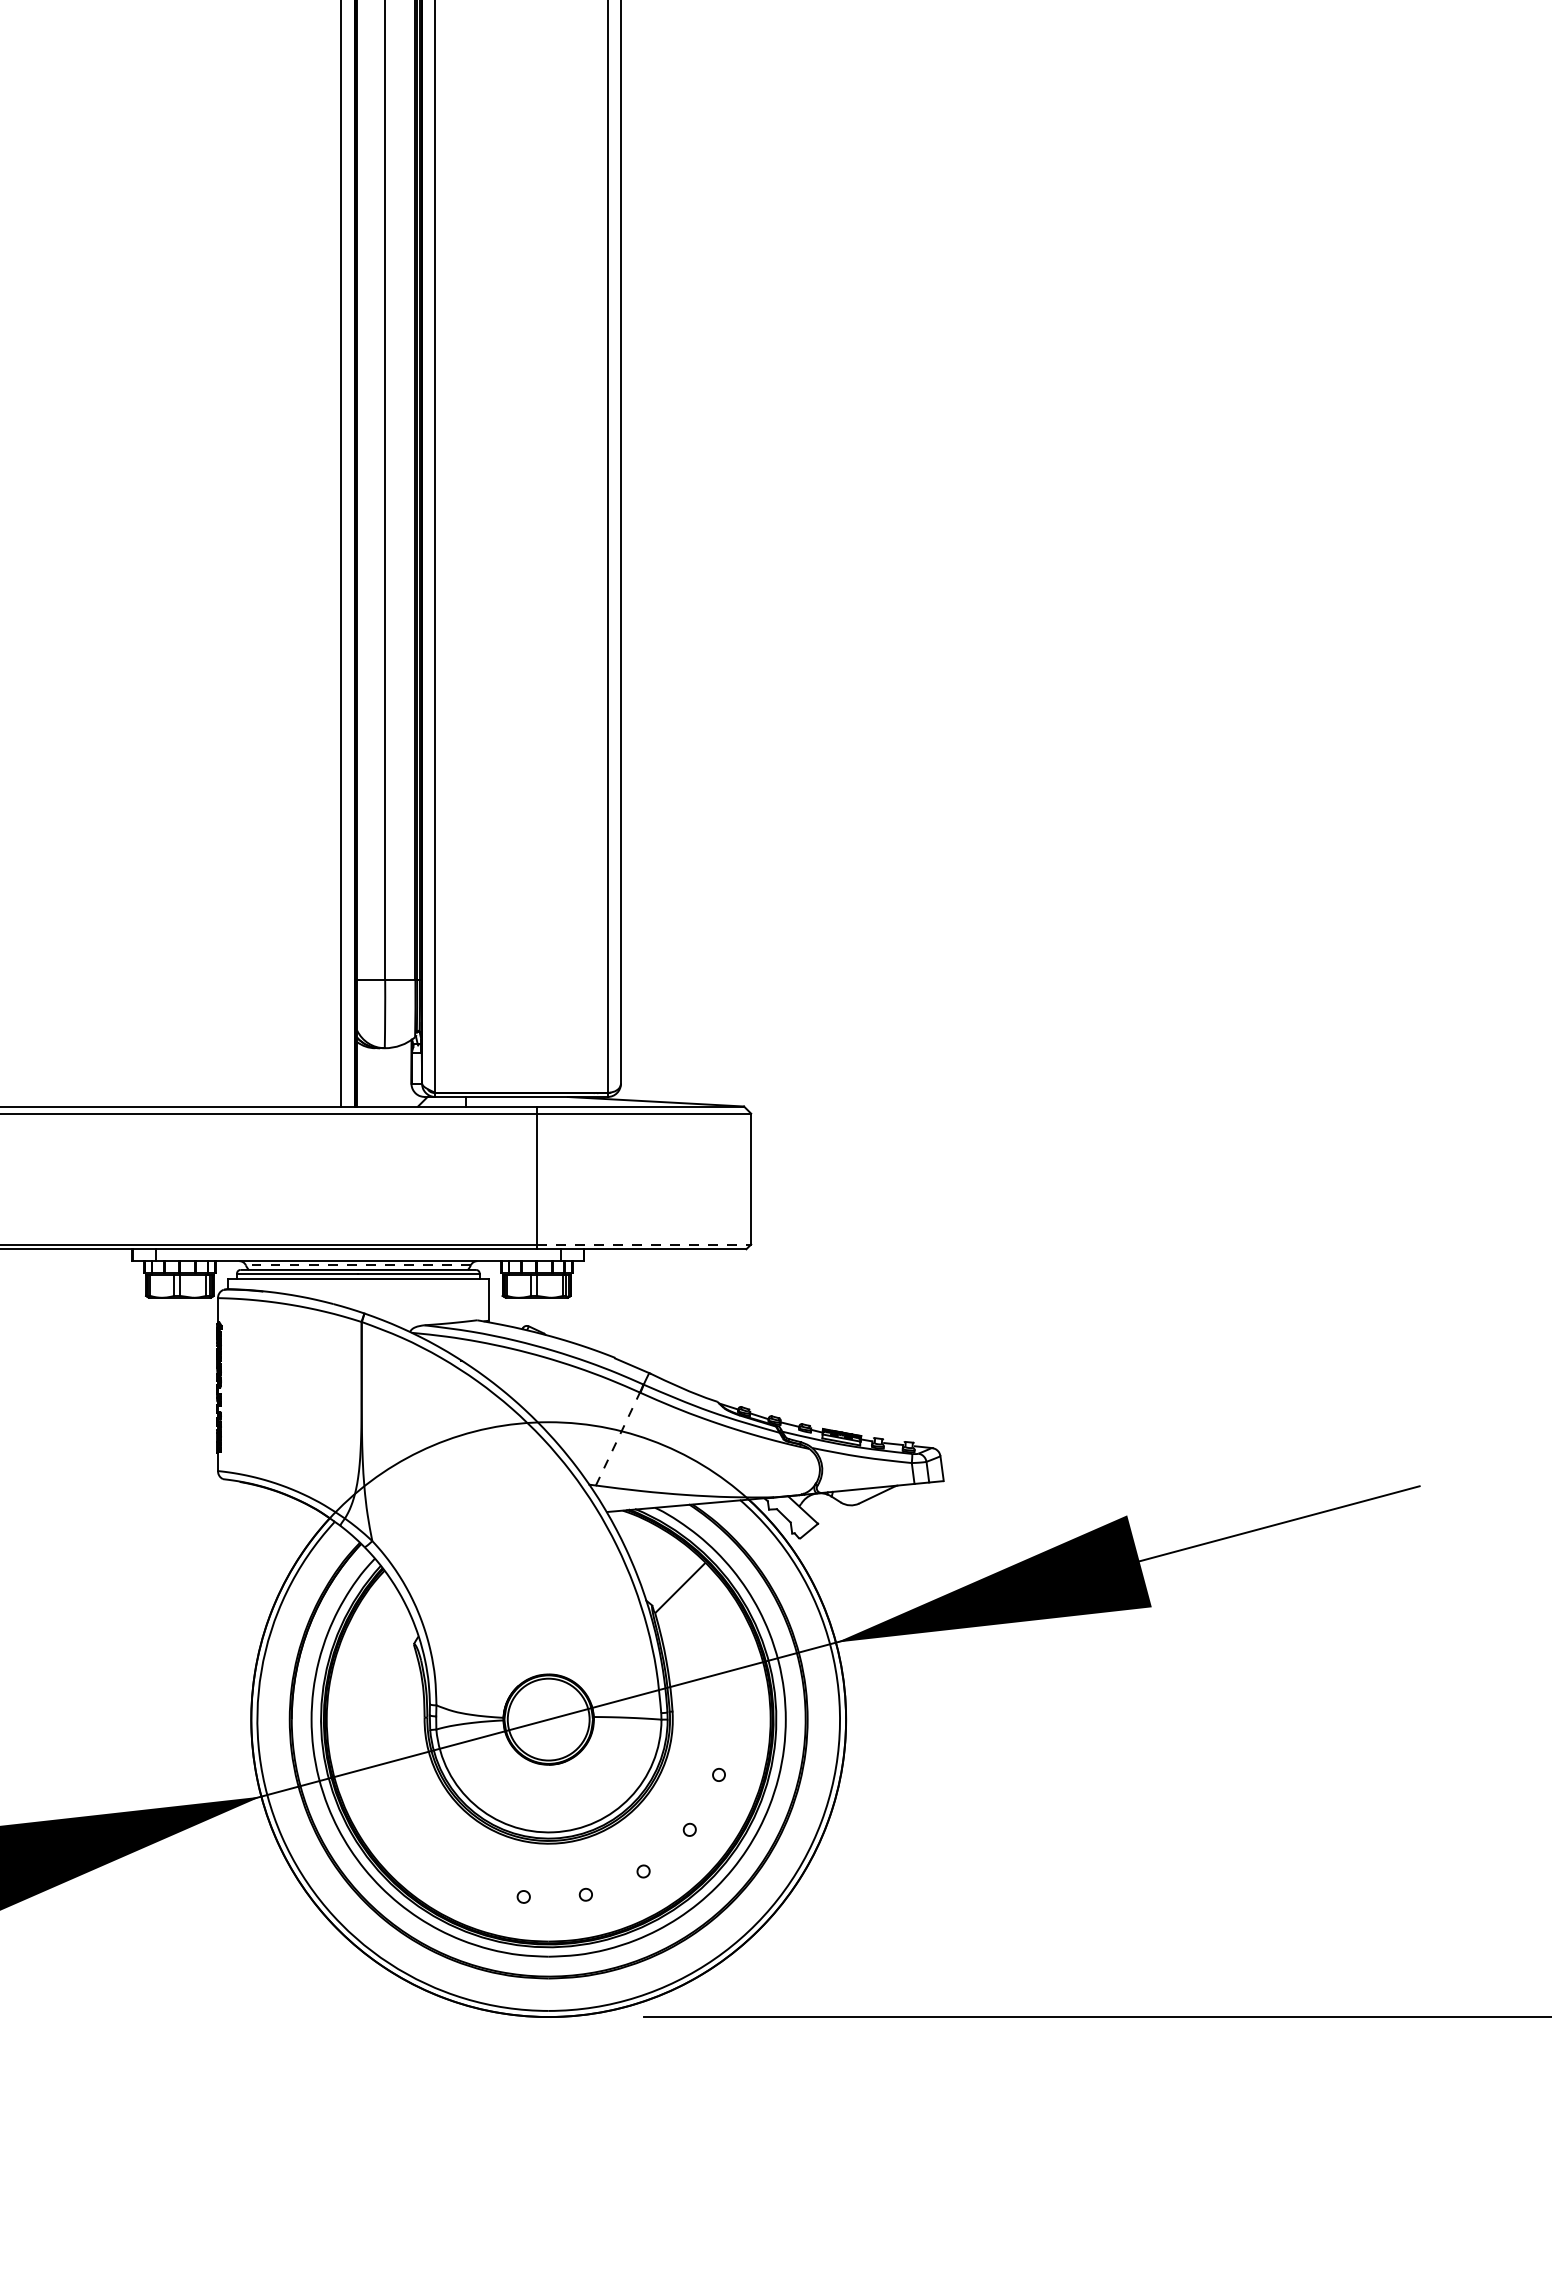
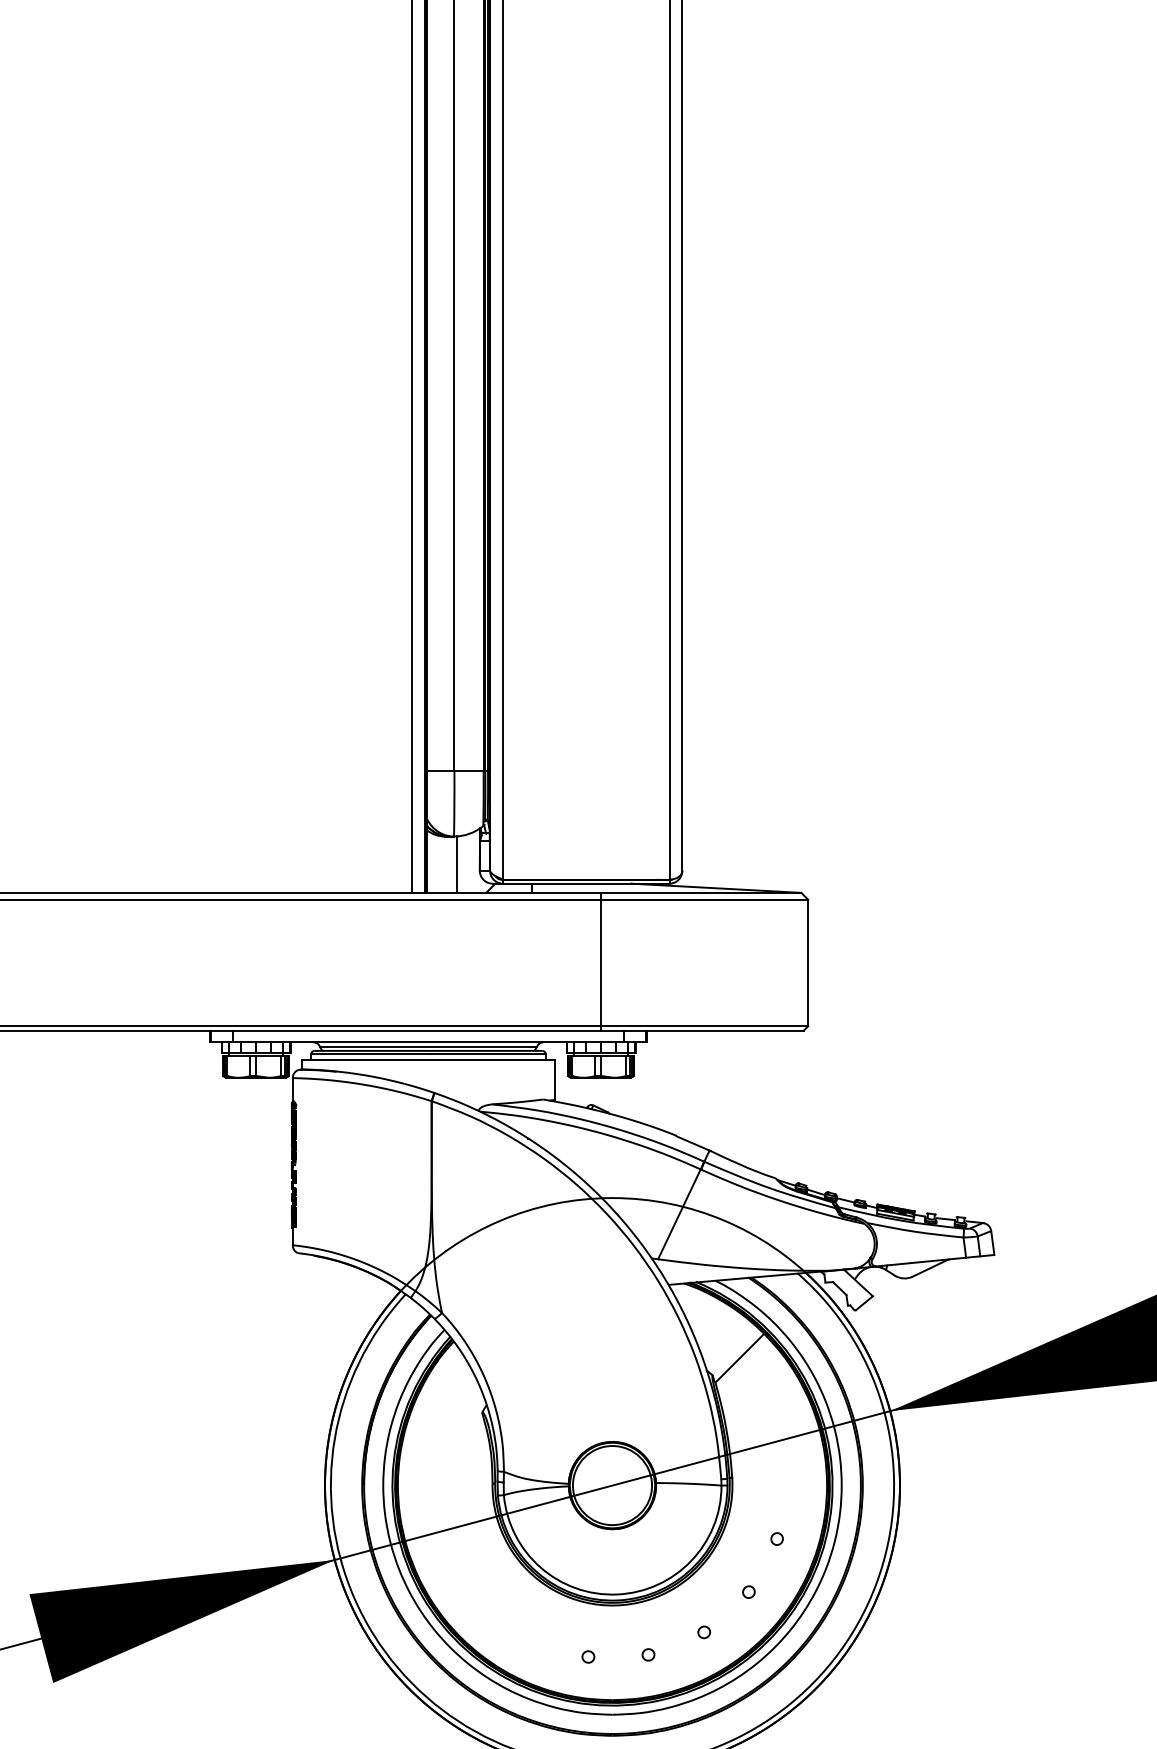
line: (387, 1077) -> (456, 864), added
line: (644, 1244) -> (705, 1026), dashed -> solid
line: (357, 1265) -> (427, 1046), dashed -> solid
line: (618, 1438) -> (679, 1213), dashed -> solid

